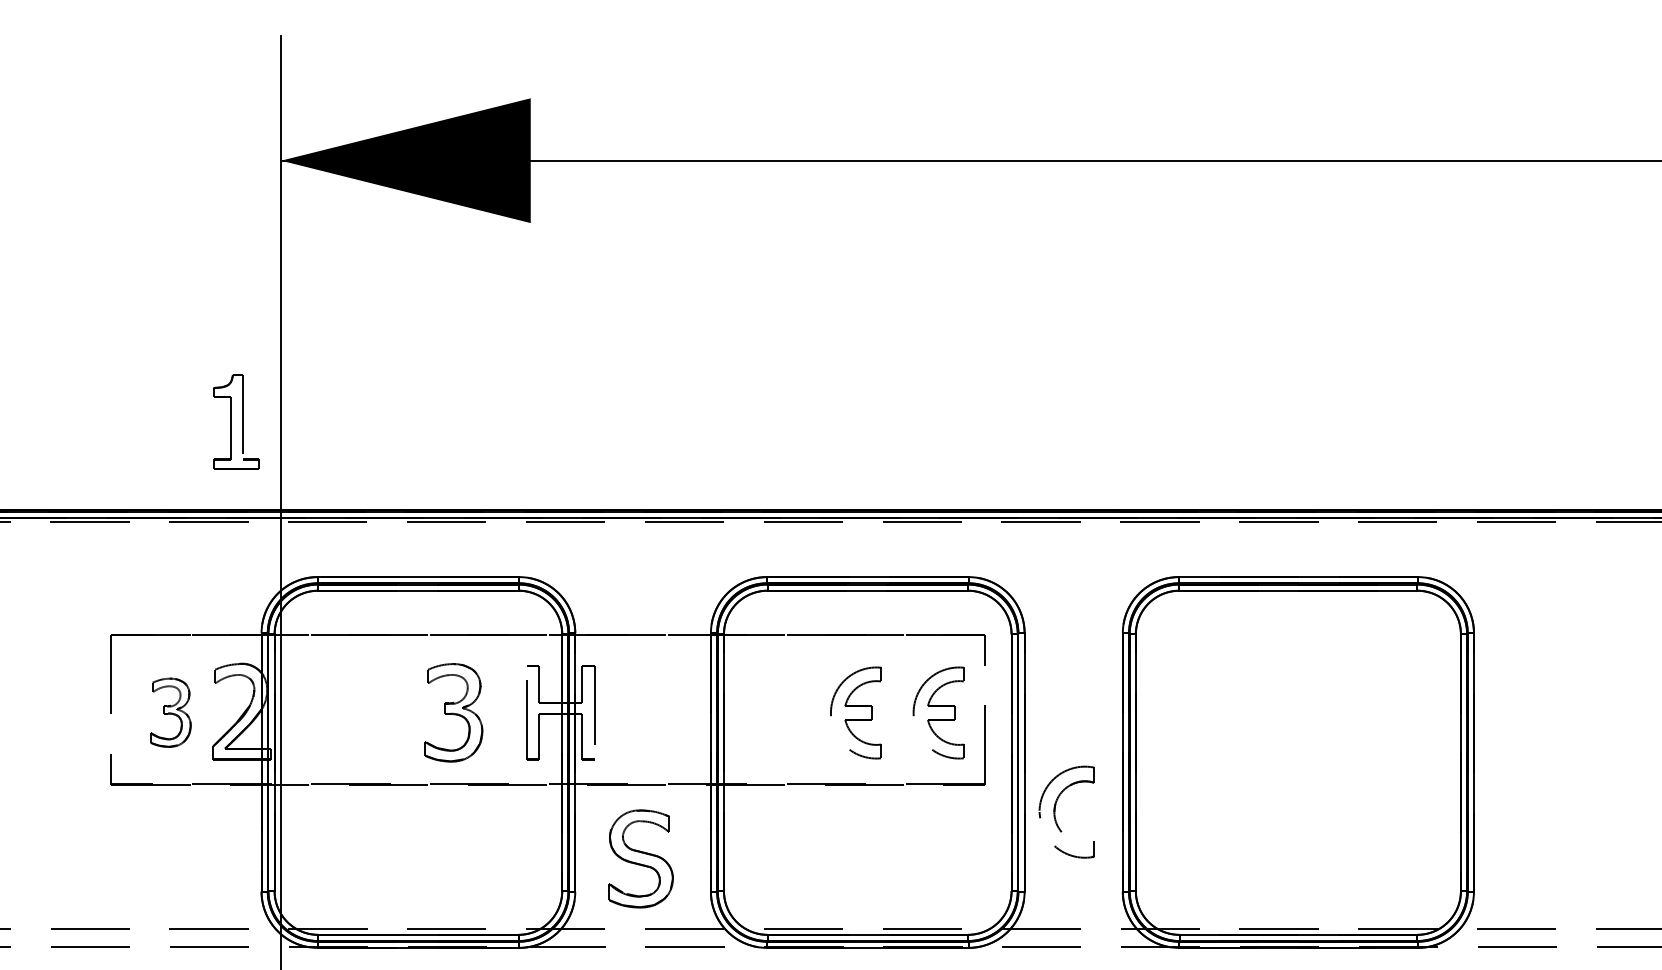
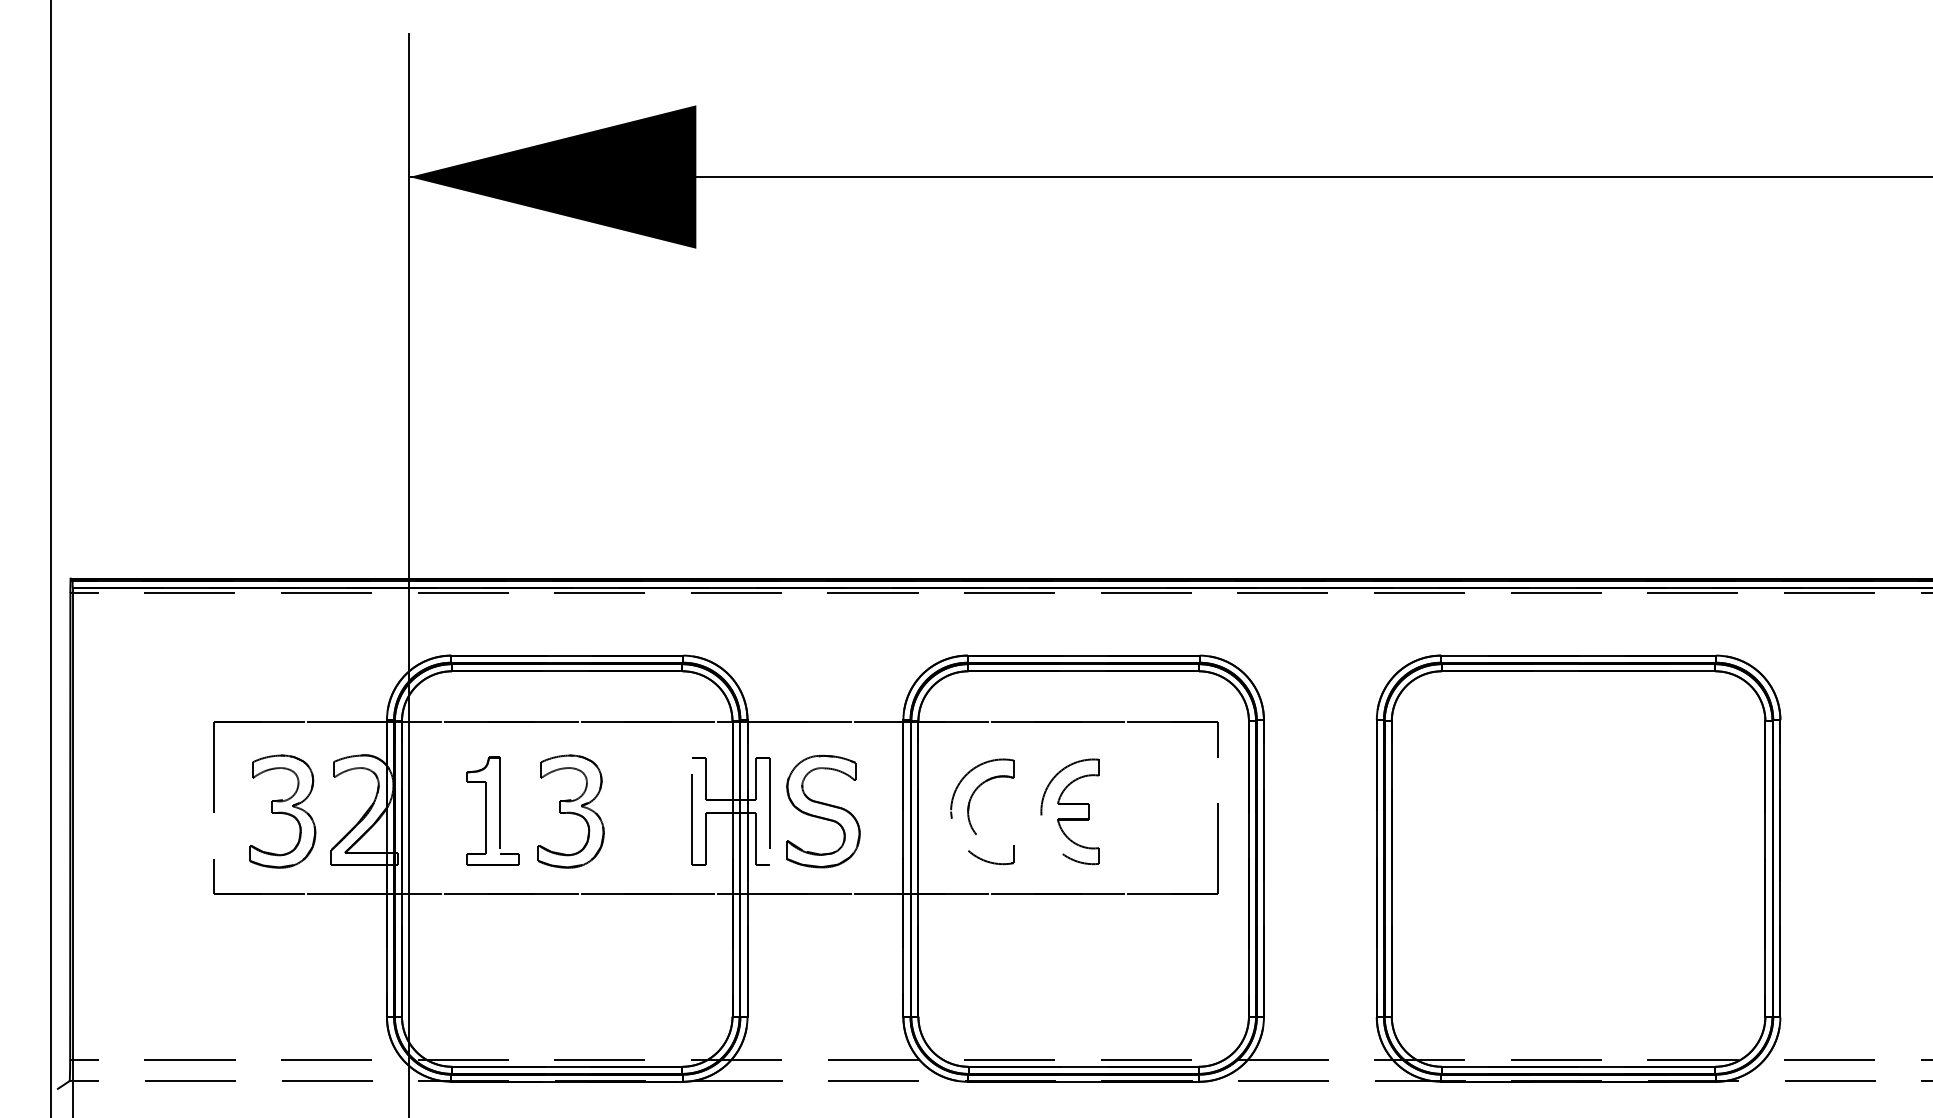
part: (235, 421) -> (492, 810), moved
part: (938, 706) -> (1164, 804), removed
part: (170, 712) -> (282, 811), size x1.43
part: (453, 712) -> (570, 811), moved
part: (1055, 811) -> (969, 811), moved
part: (641, 858) -> (823, 811), moved

